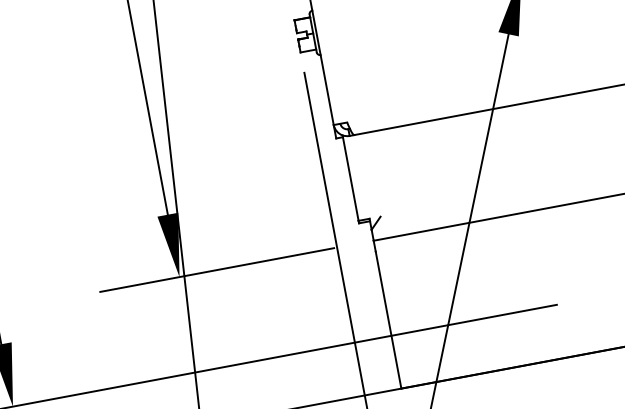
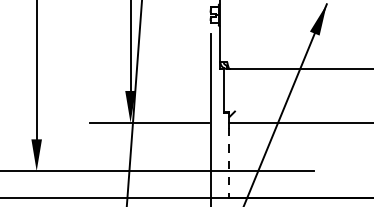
line: (388, 320) -> (229, 163), solid -> dashed

